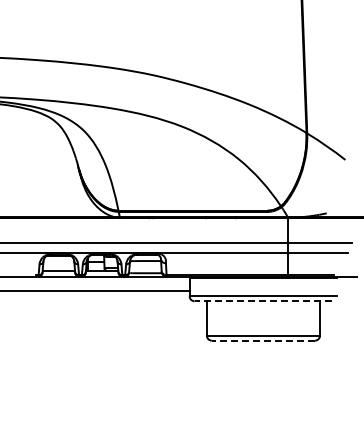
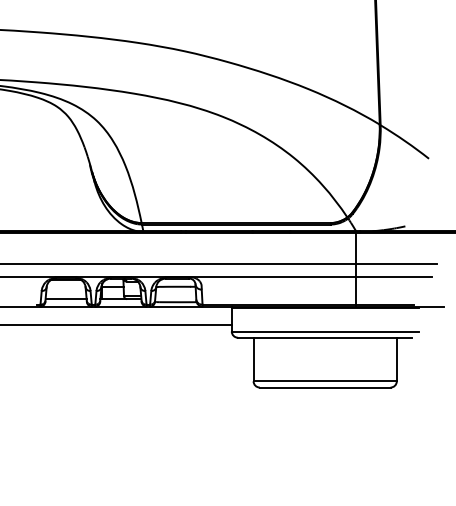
line: (263, 301) -> (325, 338), dashed -> solid
line: (263, 340) -> (325, 387), dashed -> solid

